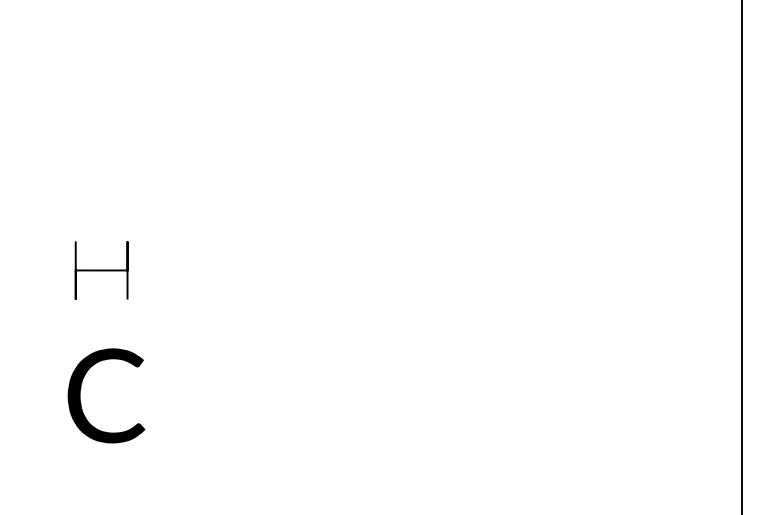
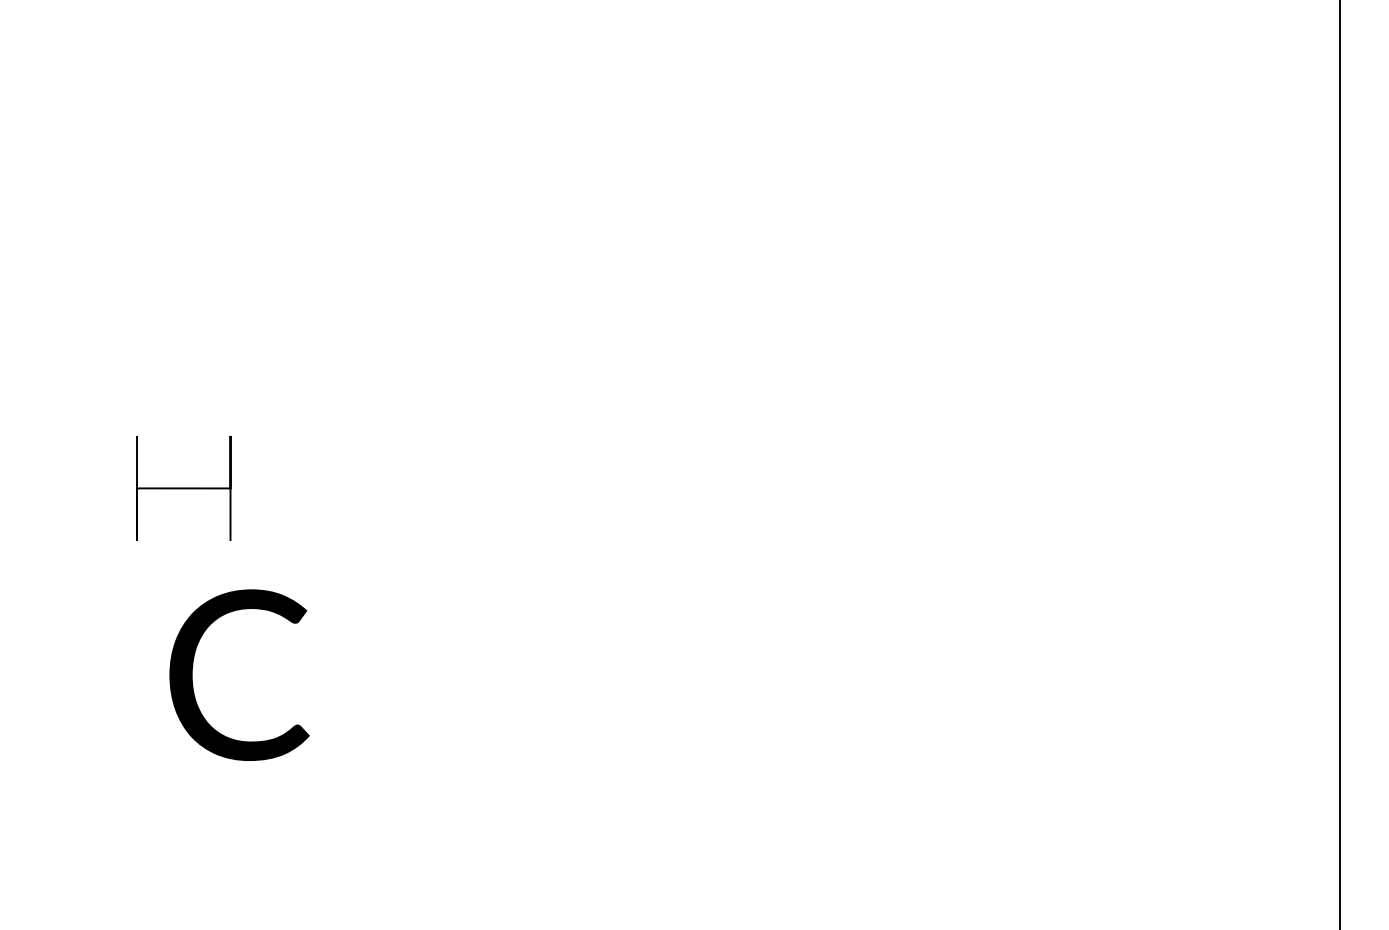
text: (106, 395) -> (239, 674), moved

